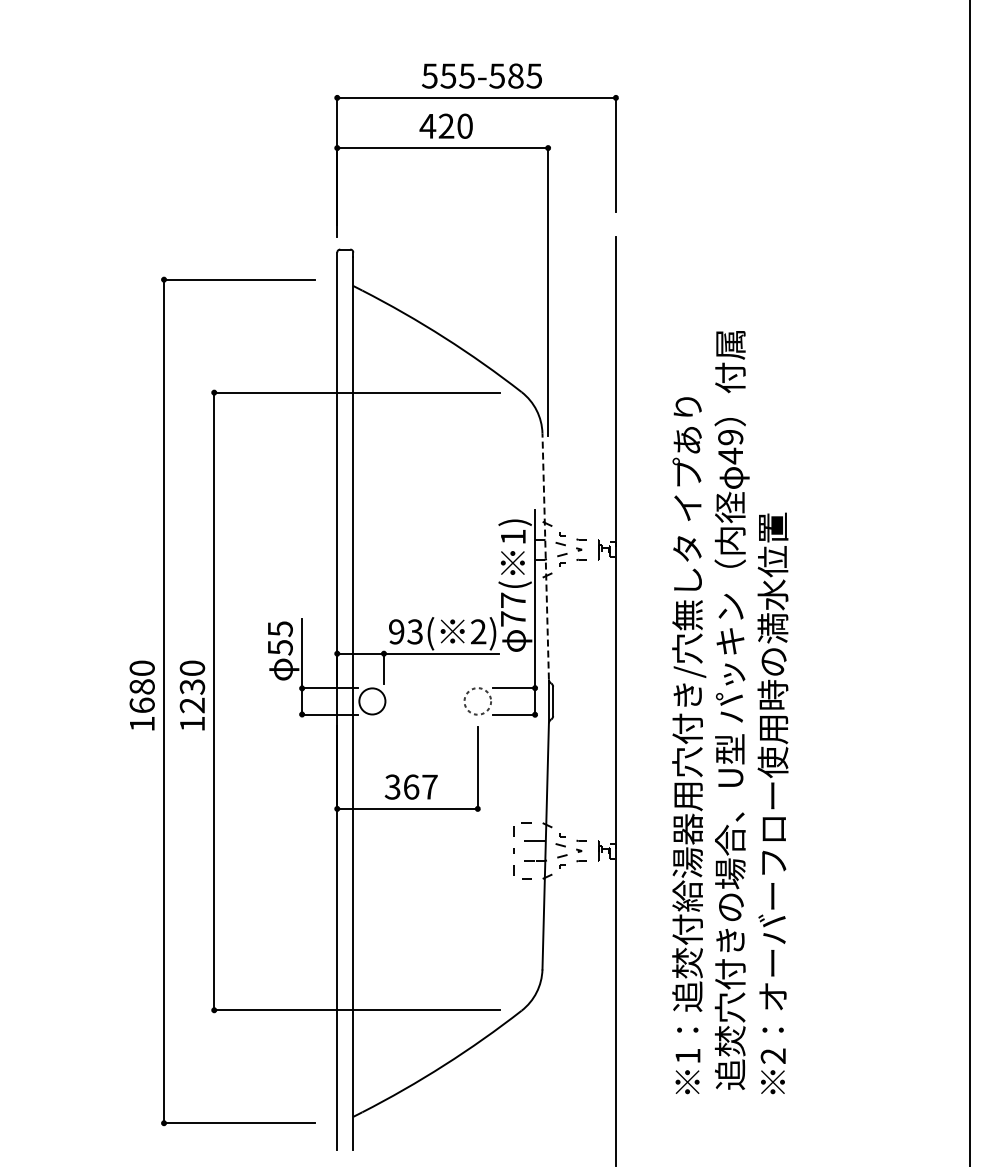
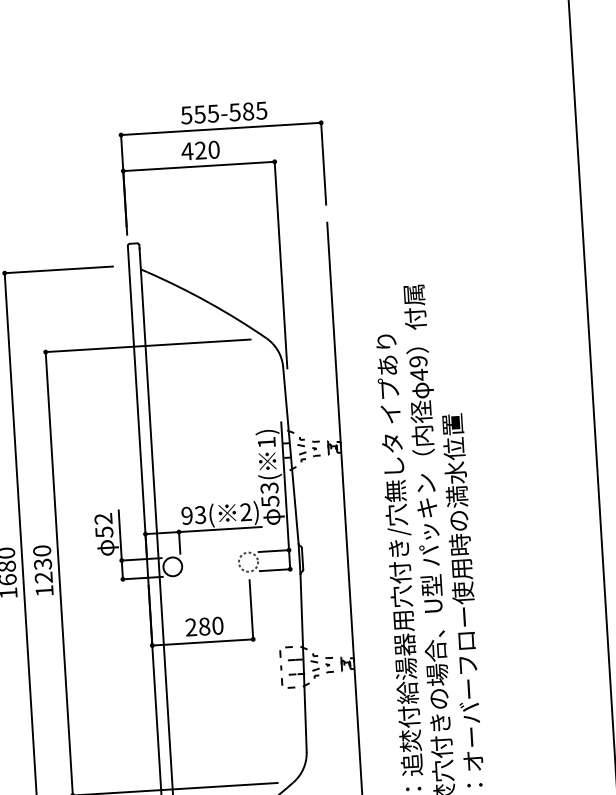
line: (545, 555) -> (290, 454), dashed -> solid
text: (512, 609) -> (269, 494), 77( -> 53(
text: (279, 629) -> (102, 519), 55 -> 52
text: (410, 786) -> (203, 626), 367 -> 280

